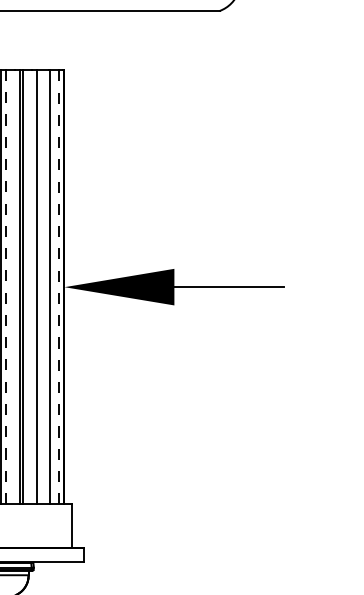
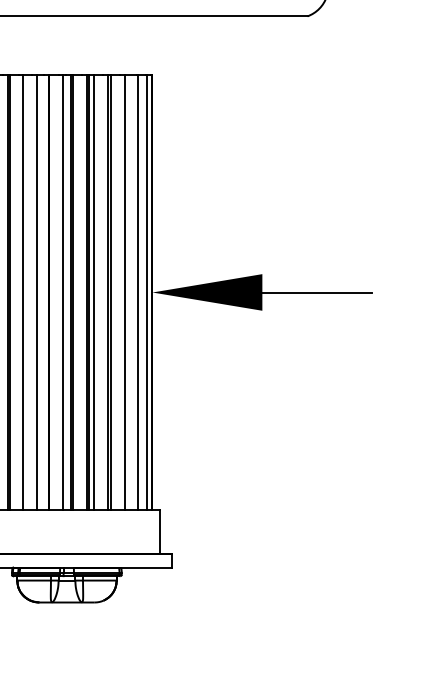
line: (58, 286) -> (146, 291), dashed -> solid
line: (5, 287) -> (93, 292), dashed -> solid

